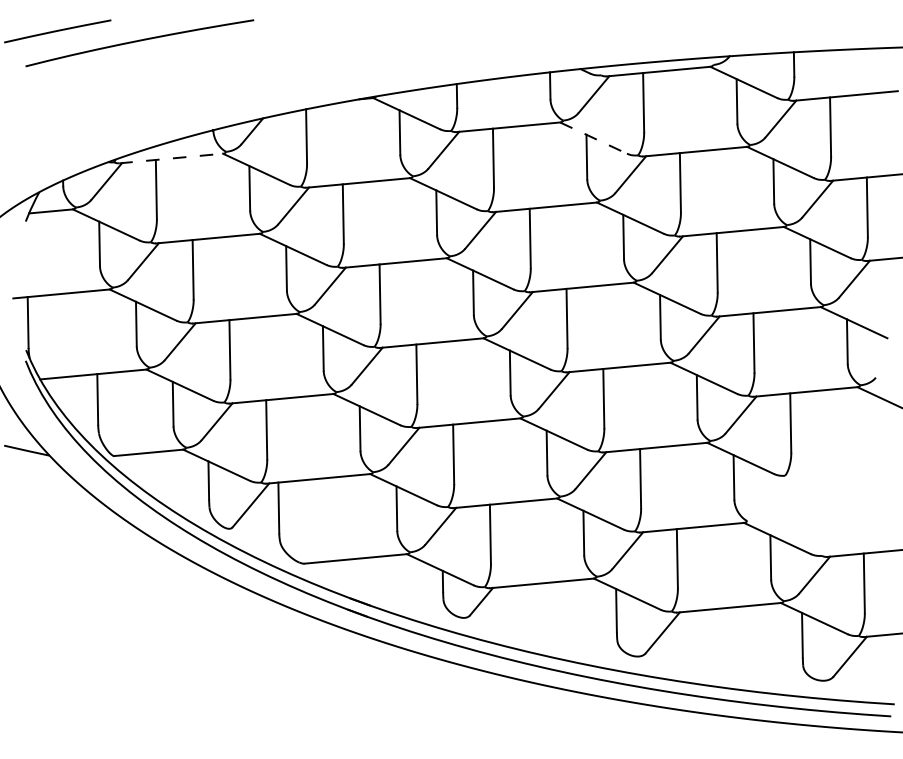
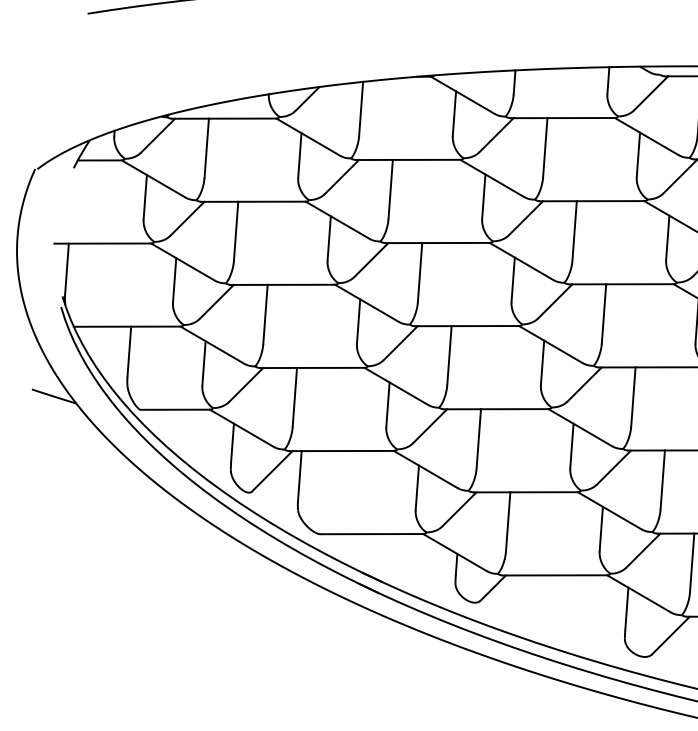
line: (593, 138) -> (646, 136), dashed -> solid
line: (171, 158) -> (224, 118), dashed -> solid

